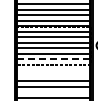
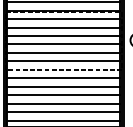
line: (53, 59) -> (63, 61), dashed -> solid
line: (52, 70) -> (62, 78), added
line: (52, 75) -> (62, 86), added
line: (52, 92) -> (62, 112), added

